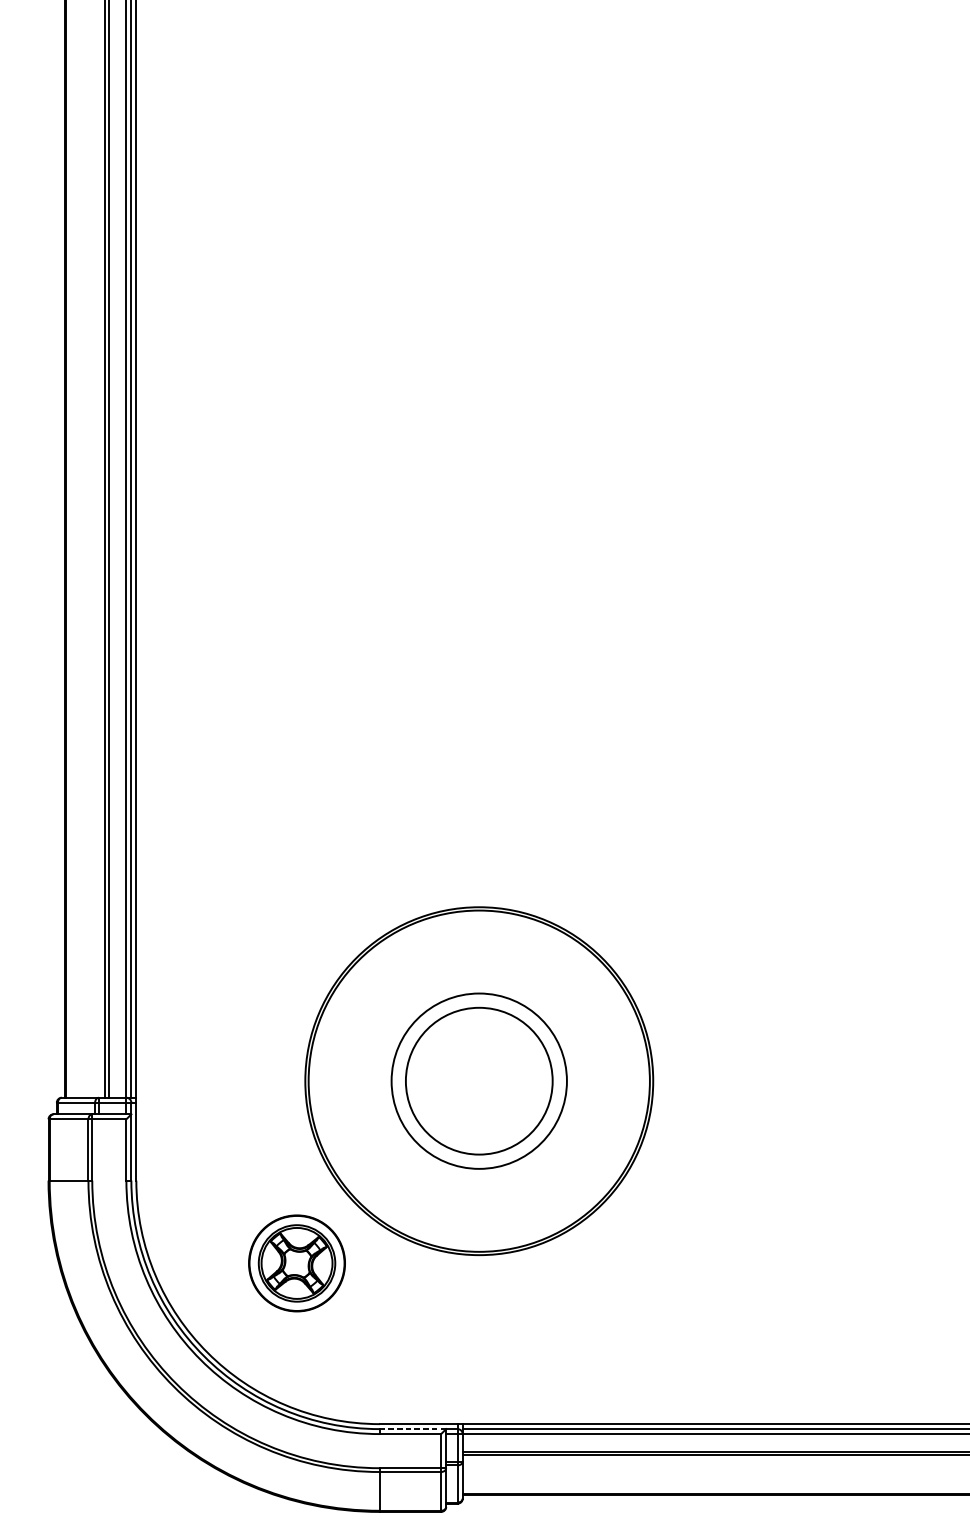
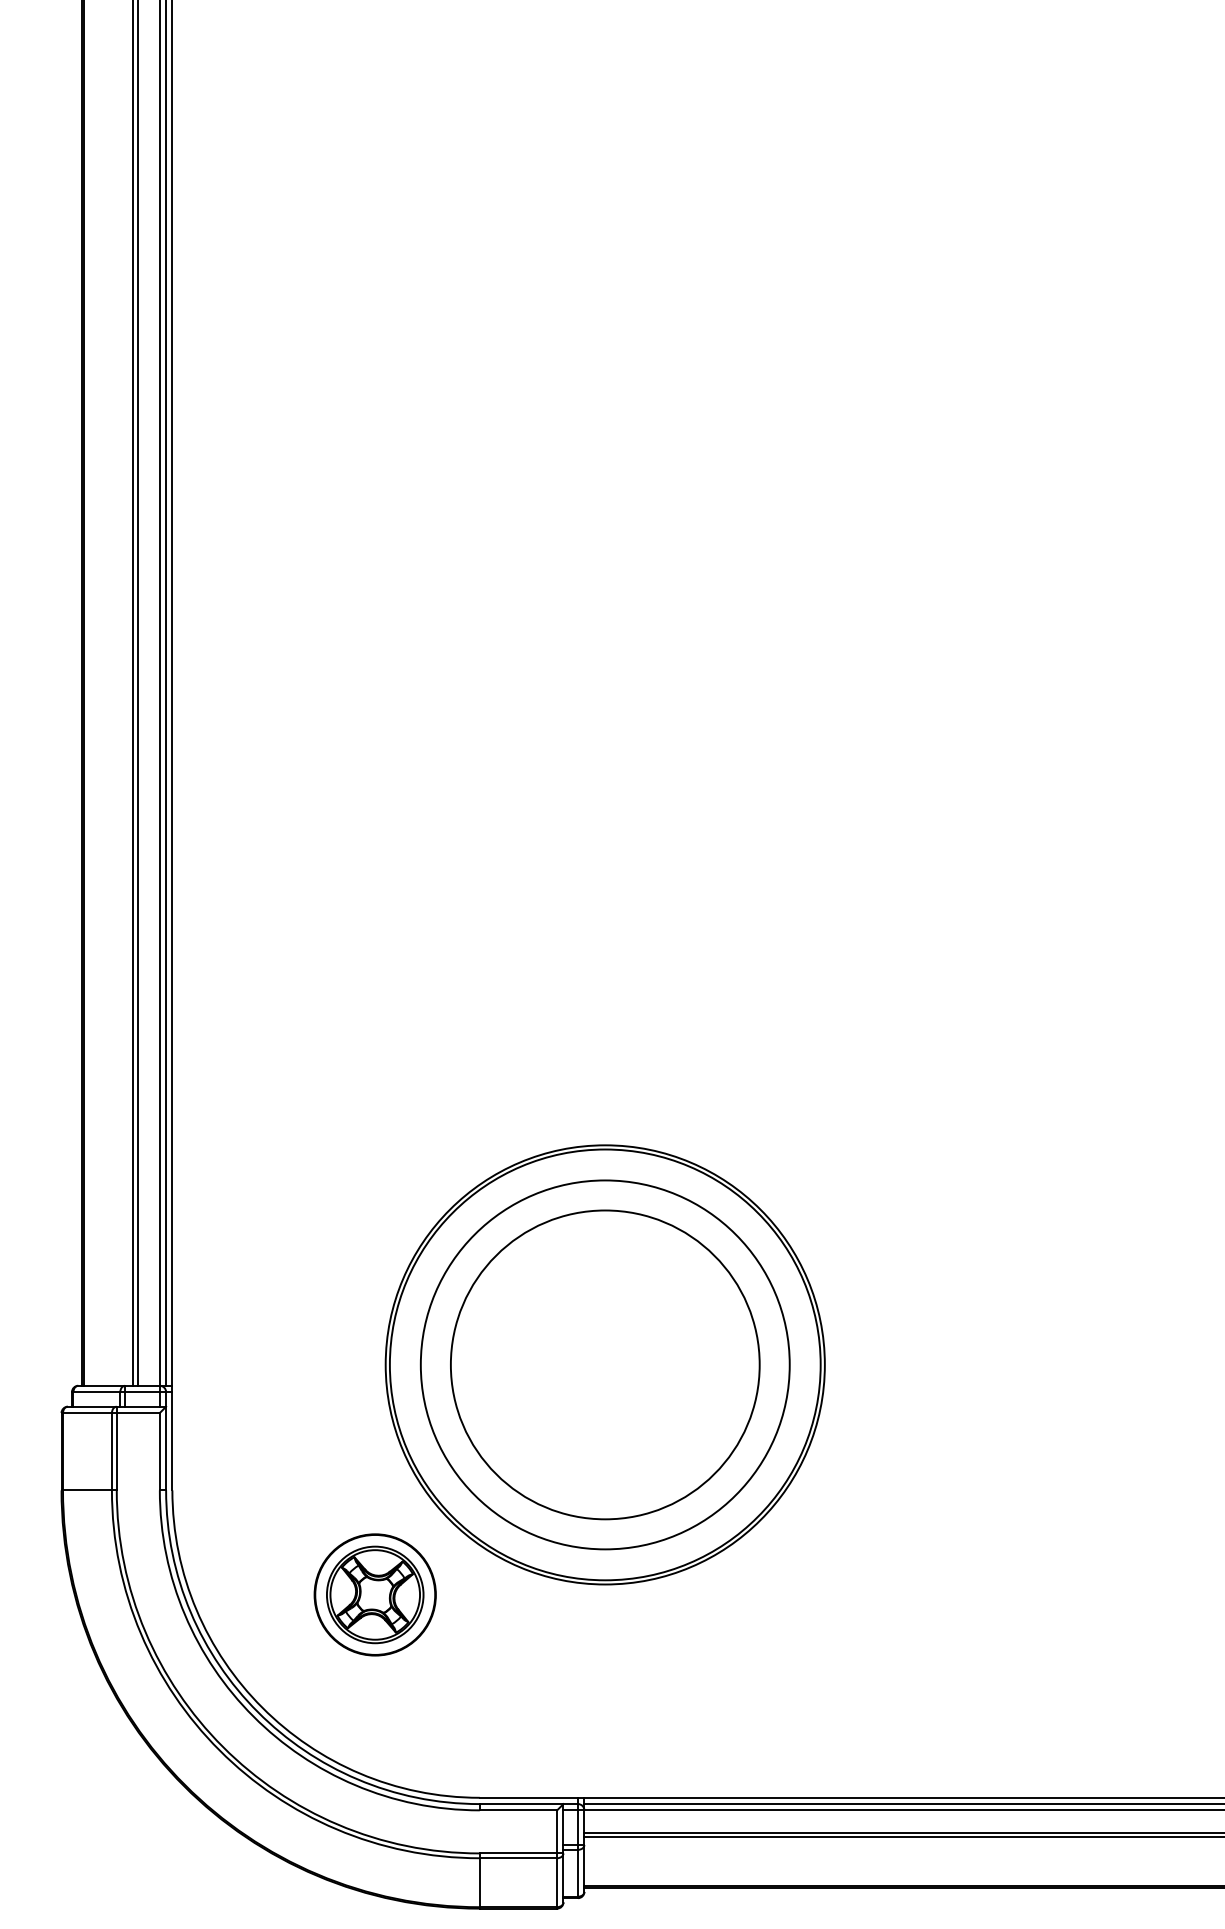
circle: (478, 1080) -> (604, 1364), size x1.67
circle: (478, 1080) -> (604, 1364), size x1.67
line: (412, 1429) -> (521, 1804), dashed -> solid

